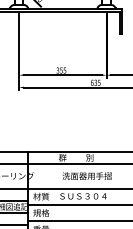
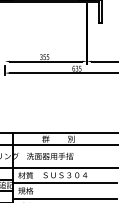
line: (19, 45) -> (5, 33), removed
text: (86, 175) -> (49, 155), moved

